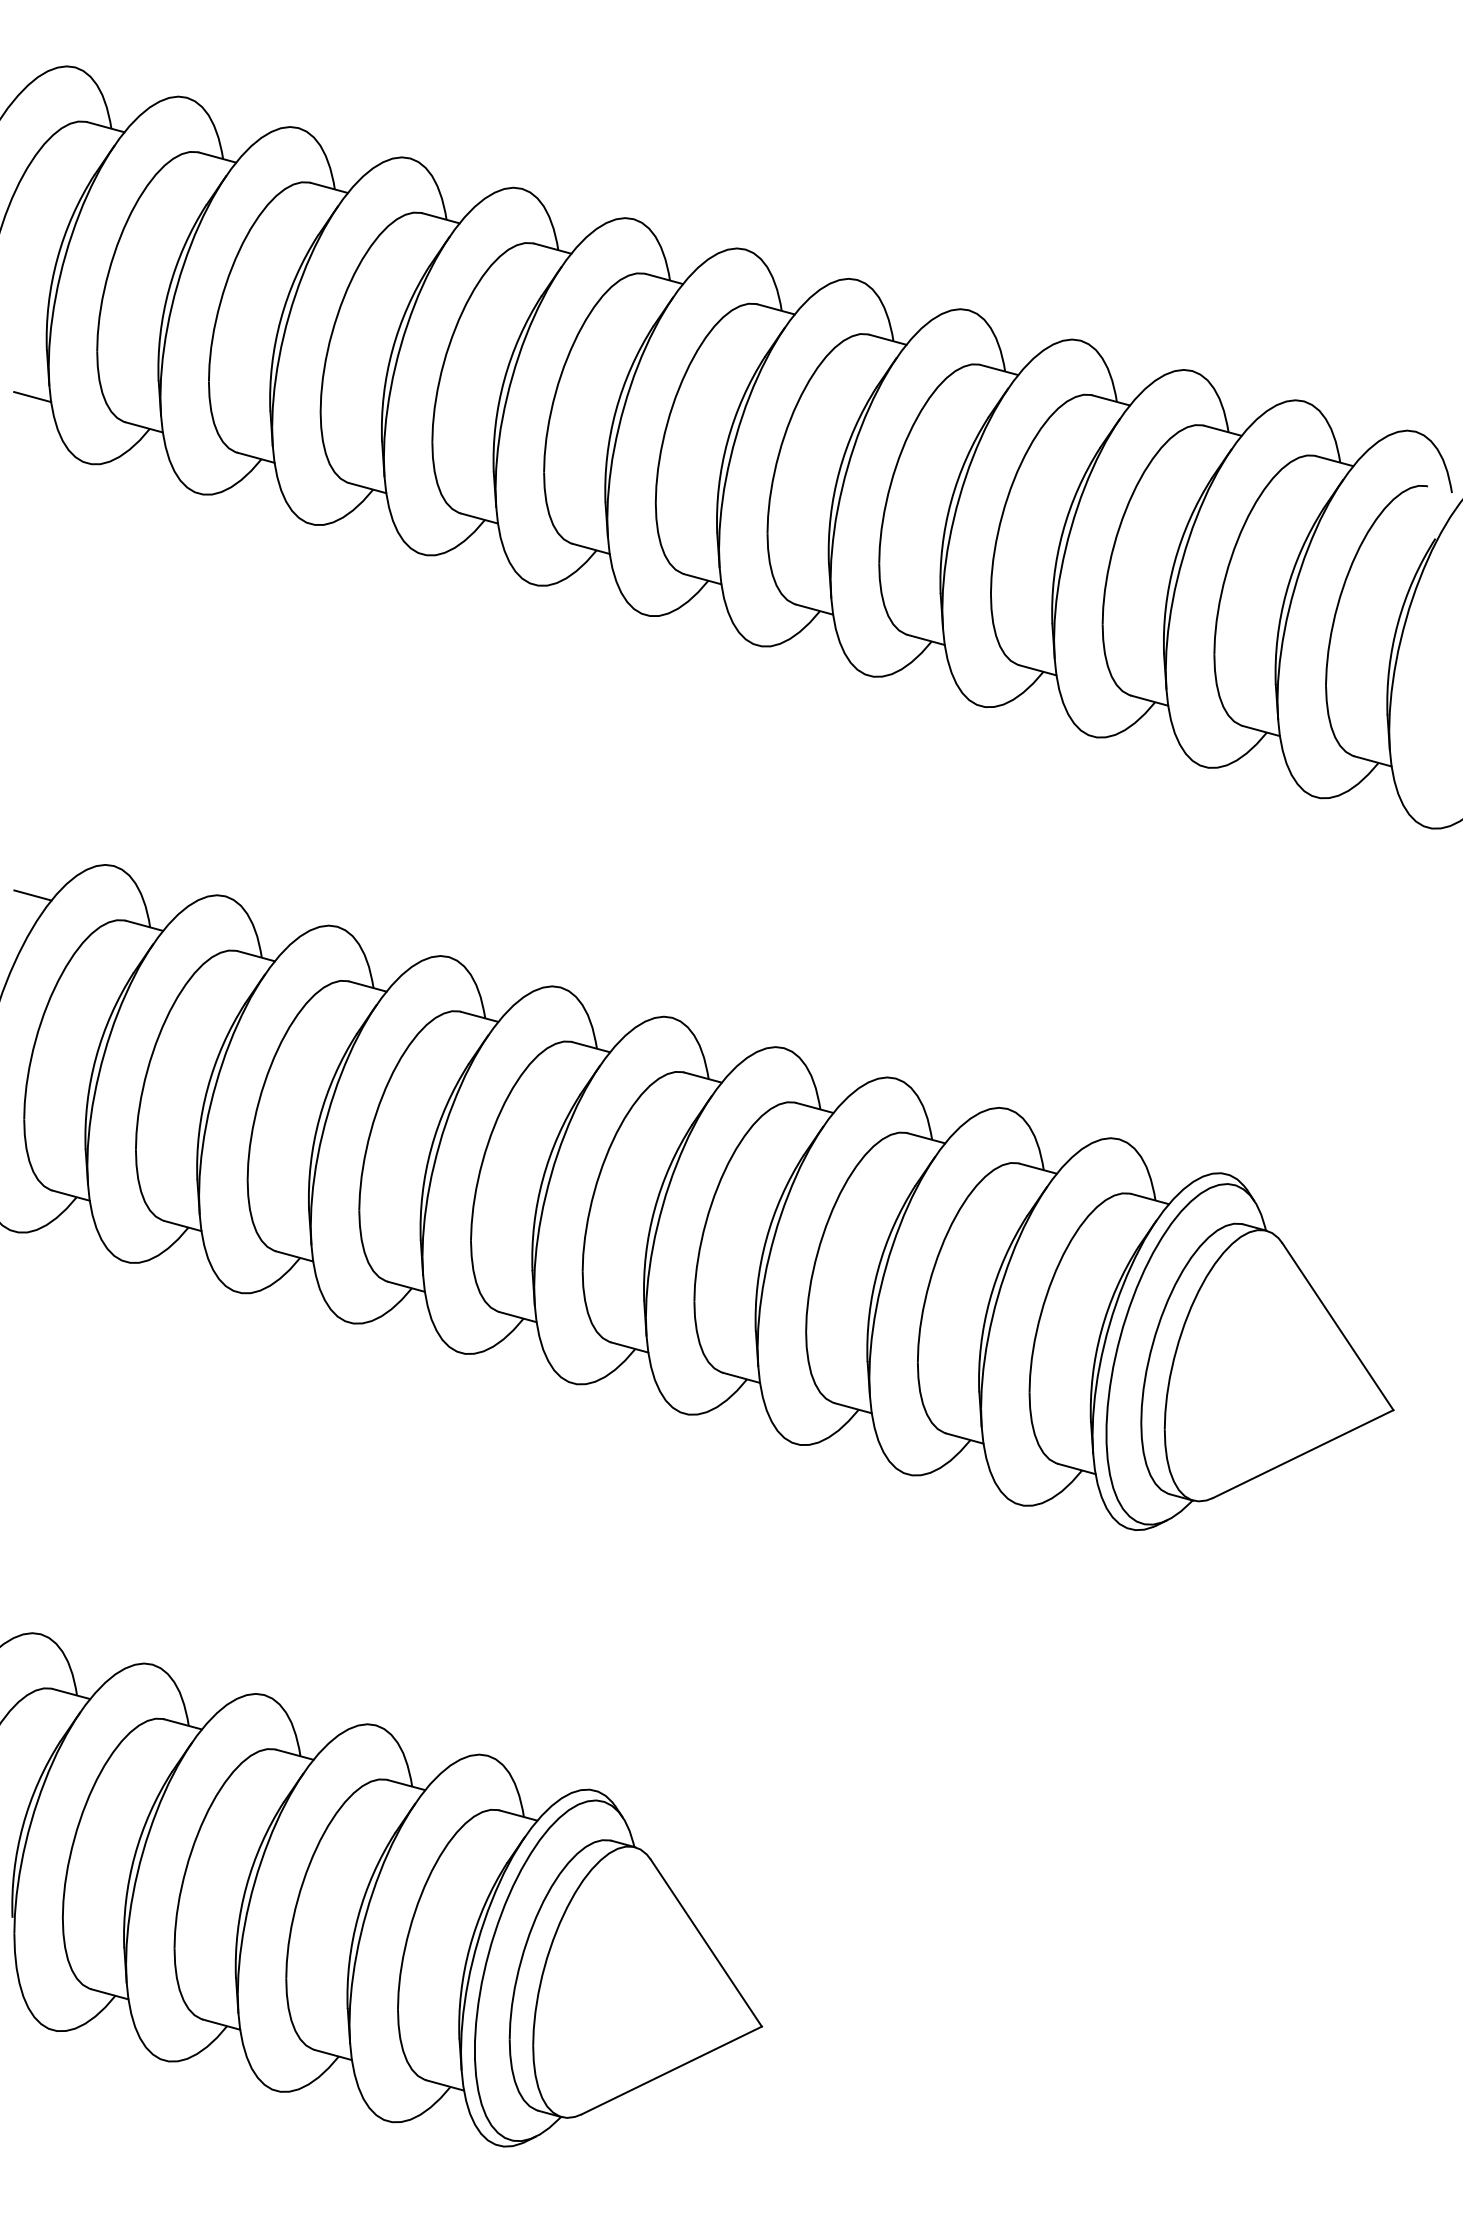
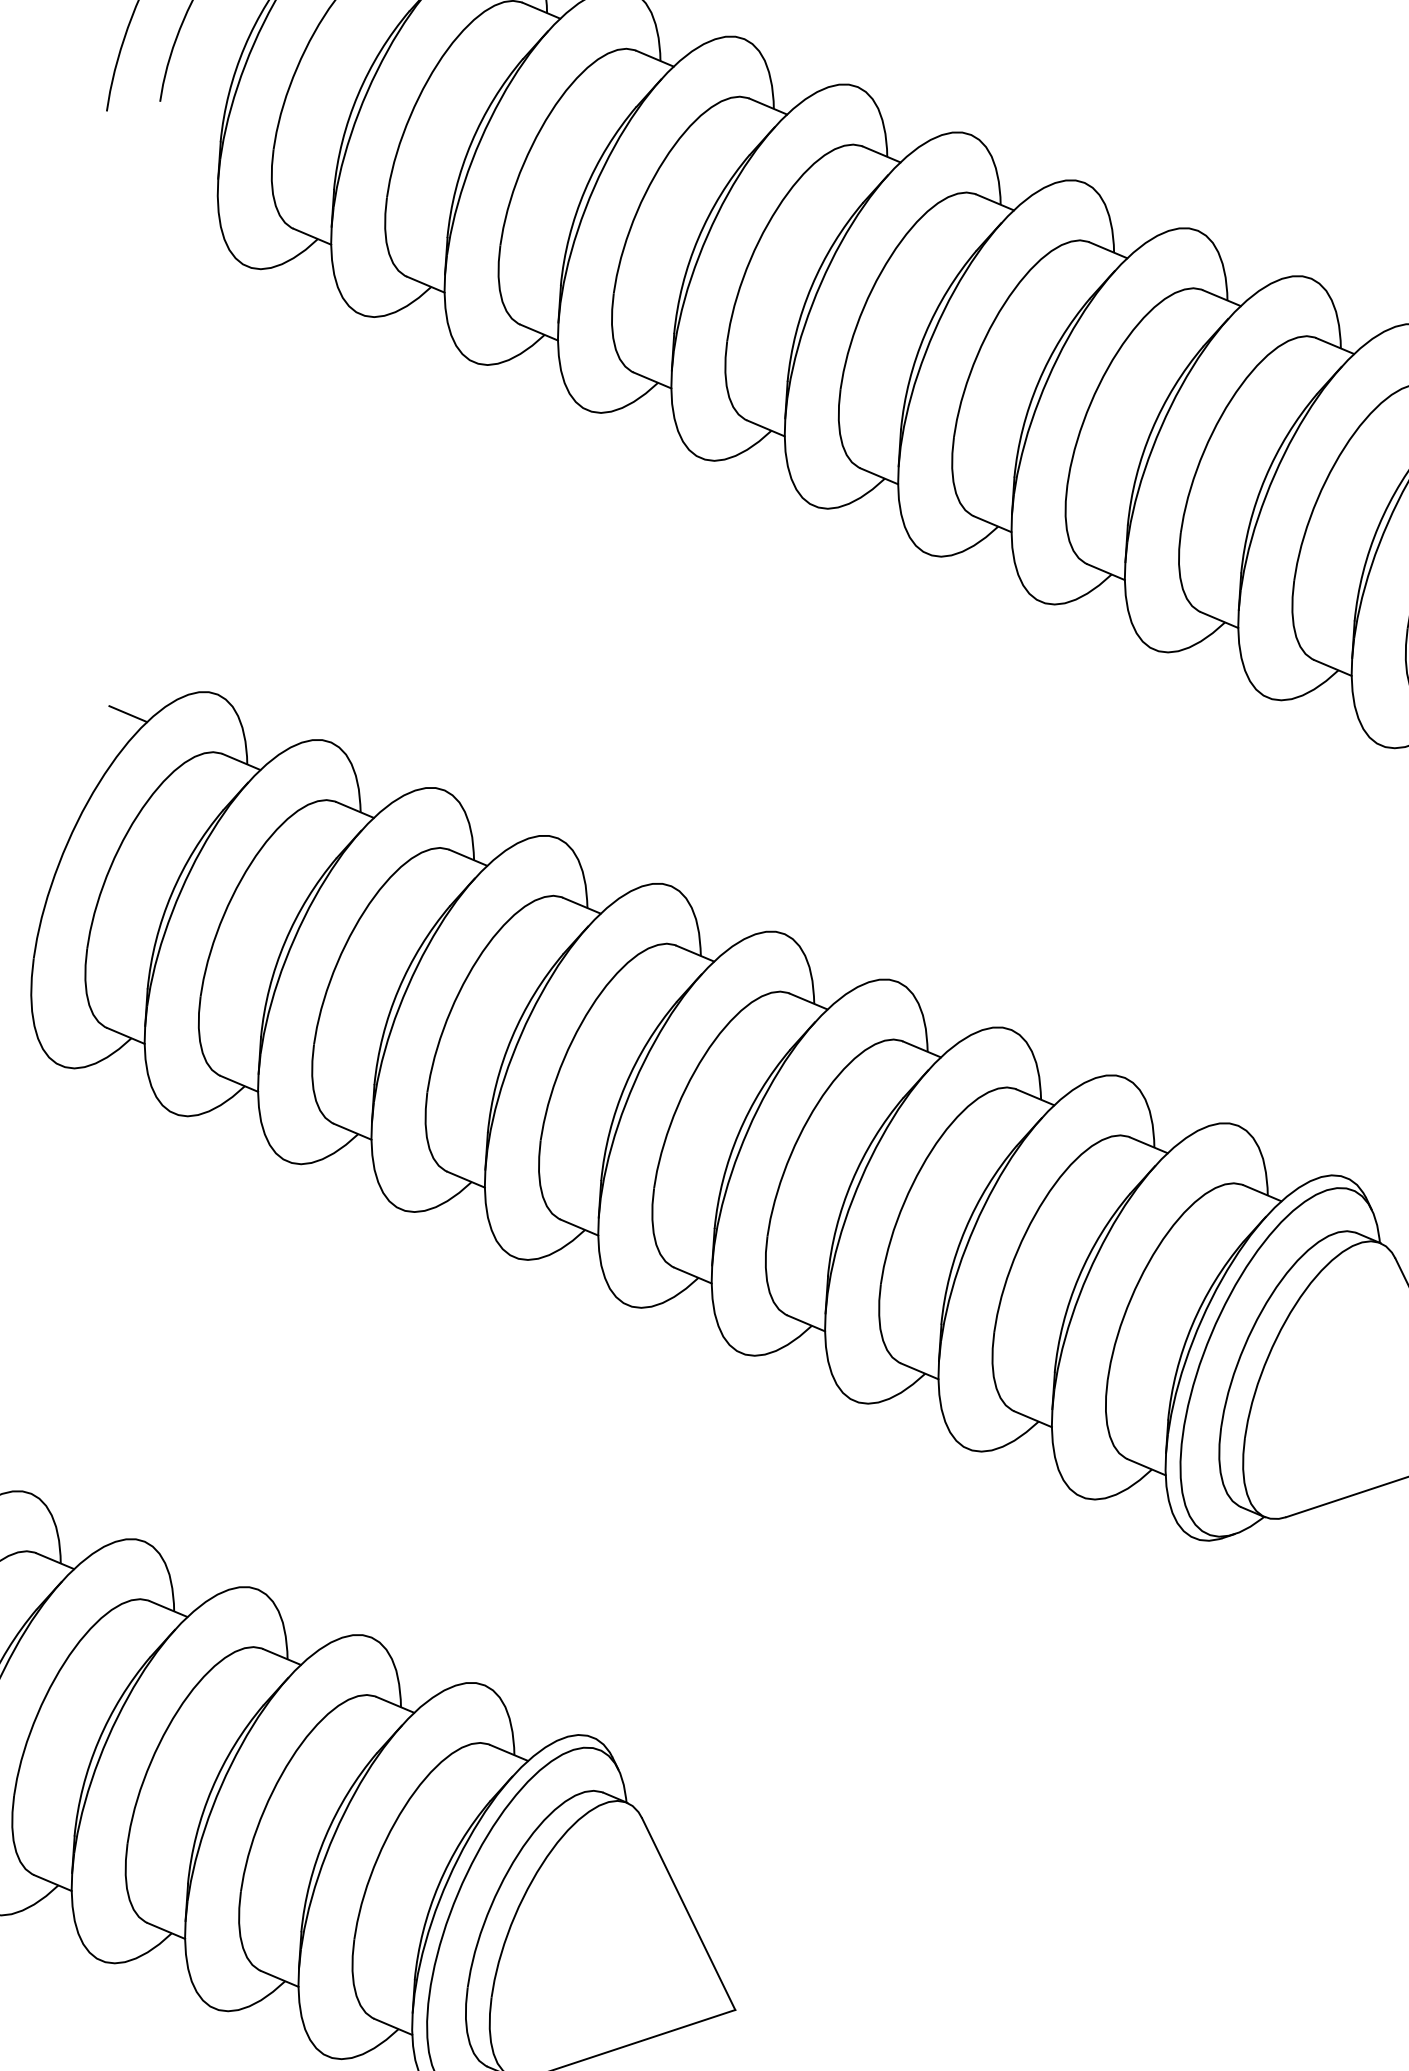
line: (32, 397) -> (198, 189), removed

